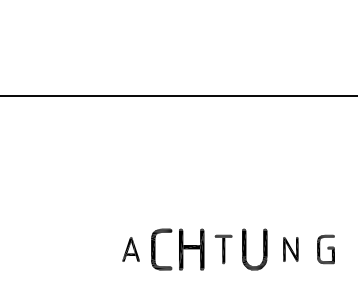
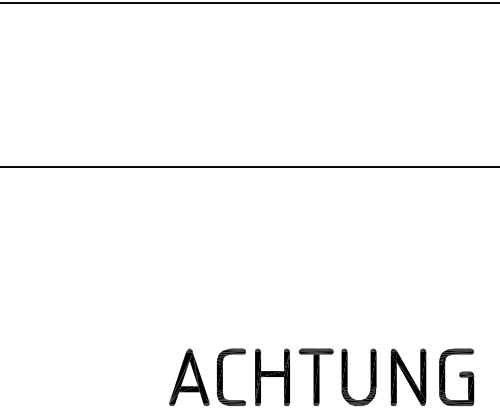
part: (131, 248) -> (189, 376), size x1.67
part: (223, 248) -> (316, 376), size x1.43
part: (290, 248) -> (408, 376), size x1.67
part: (325, 248) -> (456, 376), size x1.43

